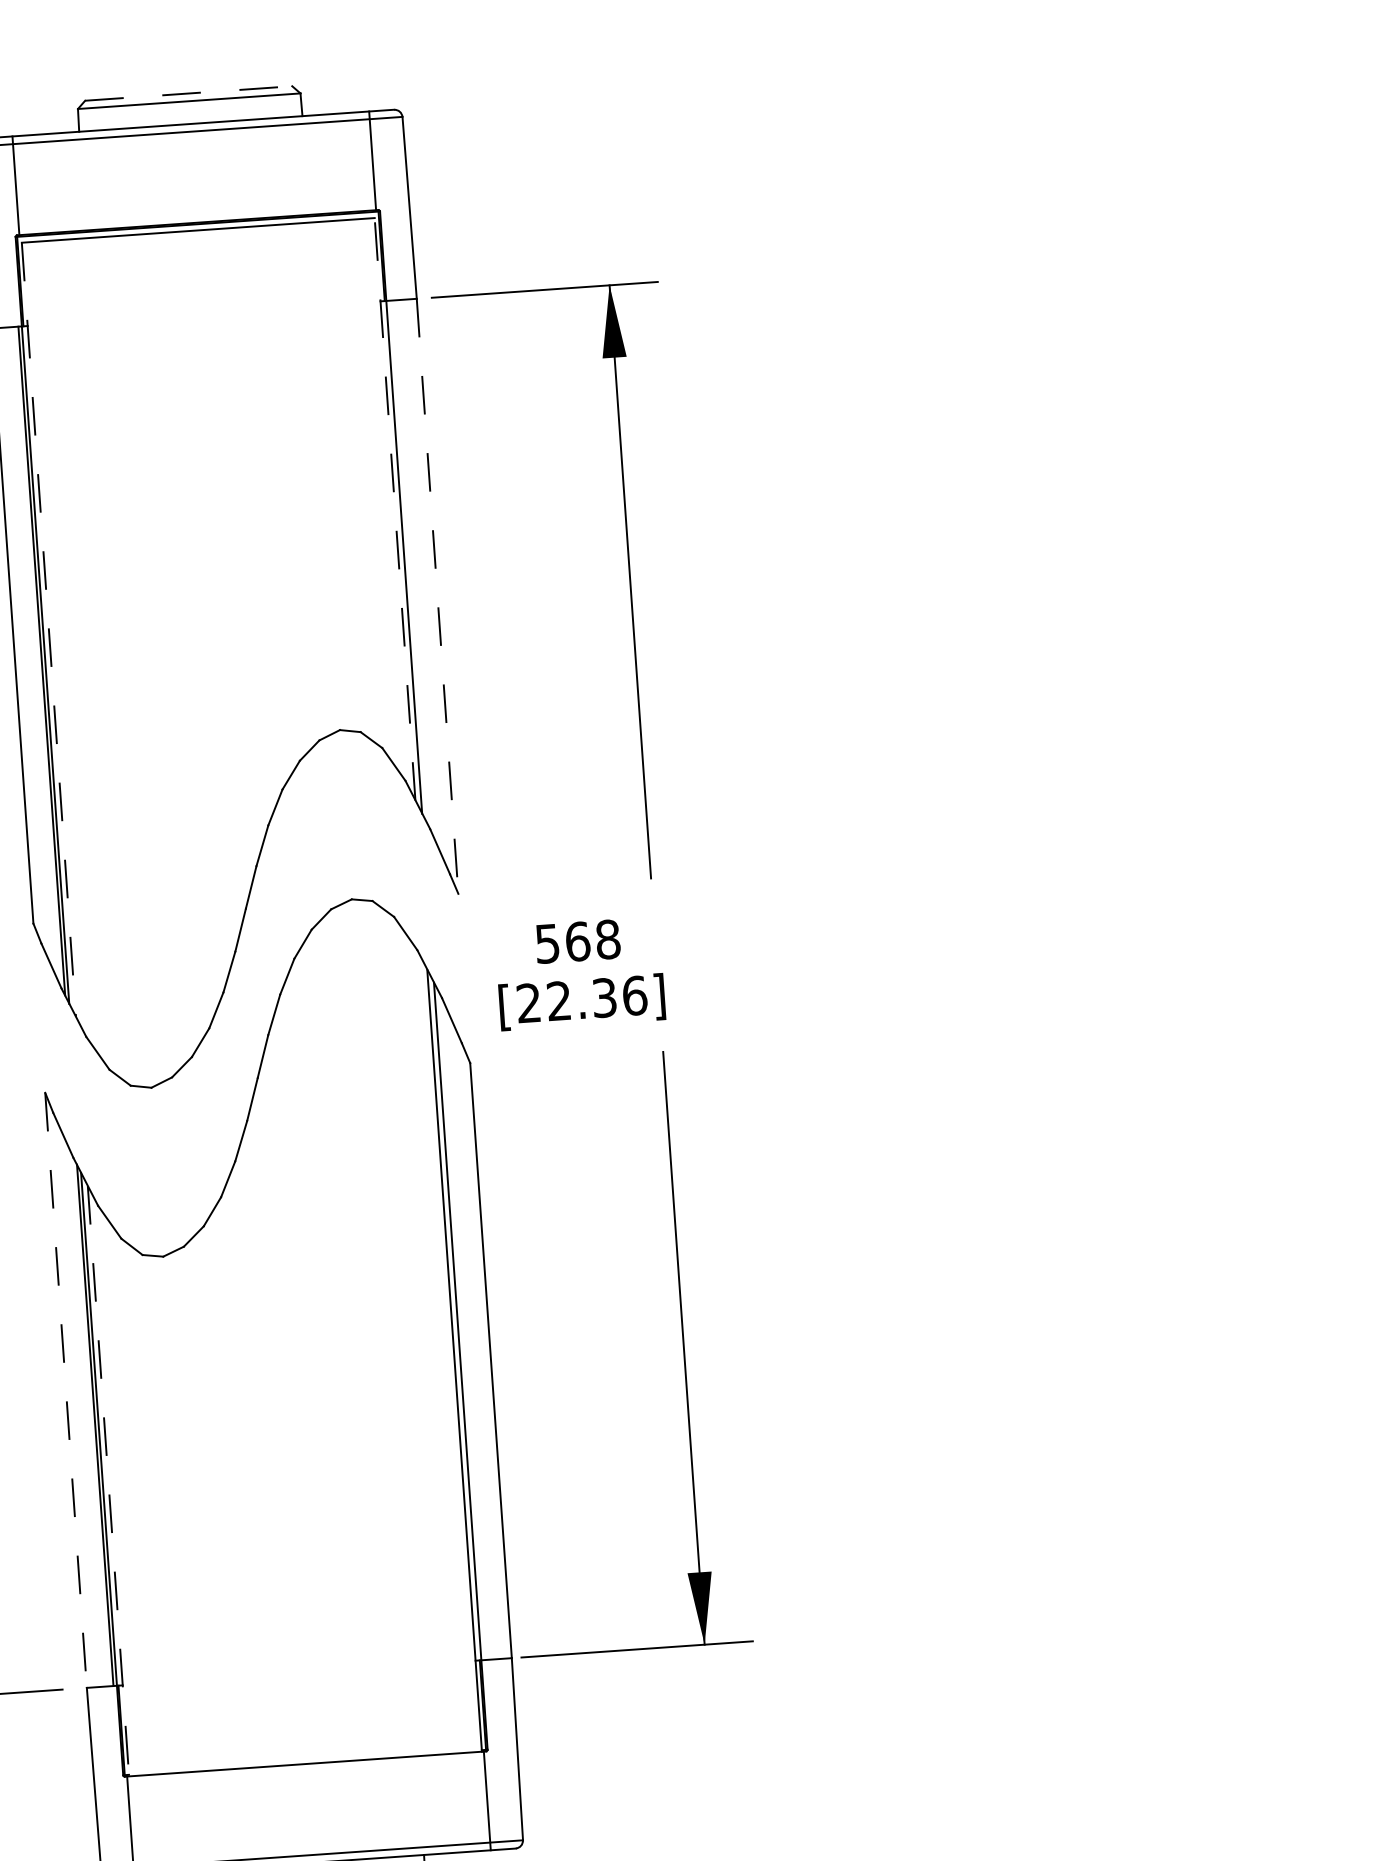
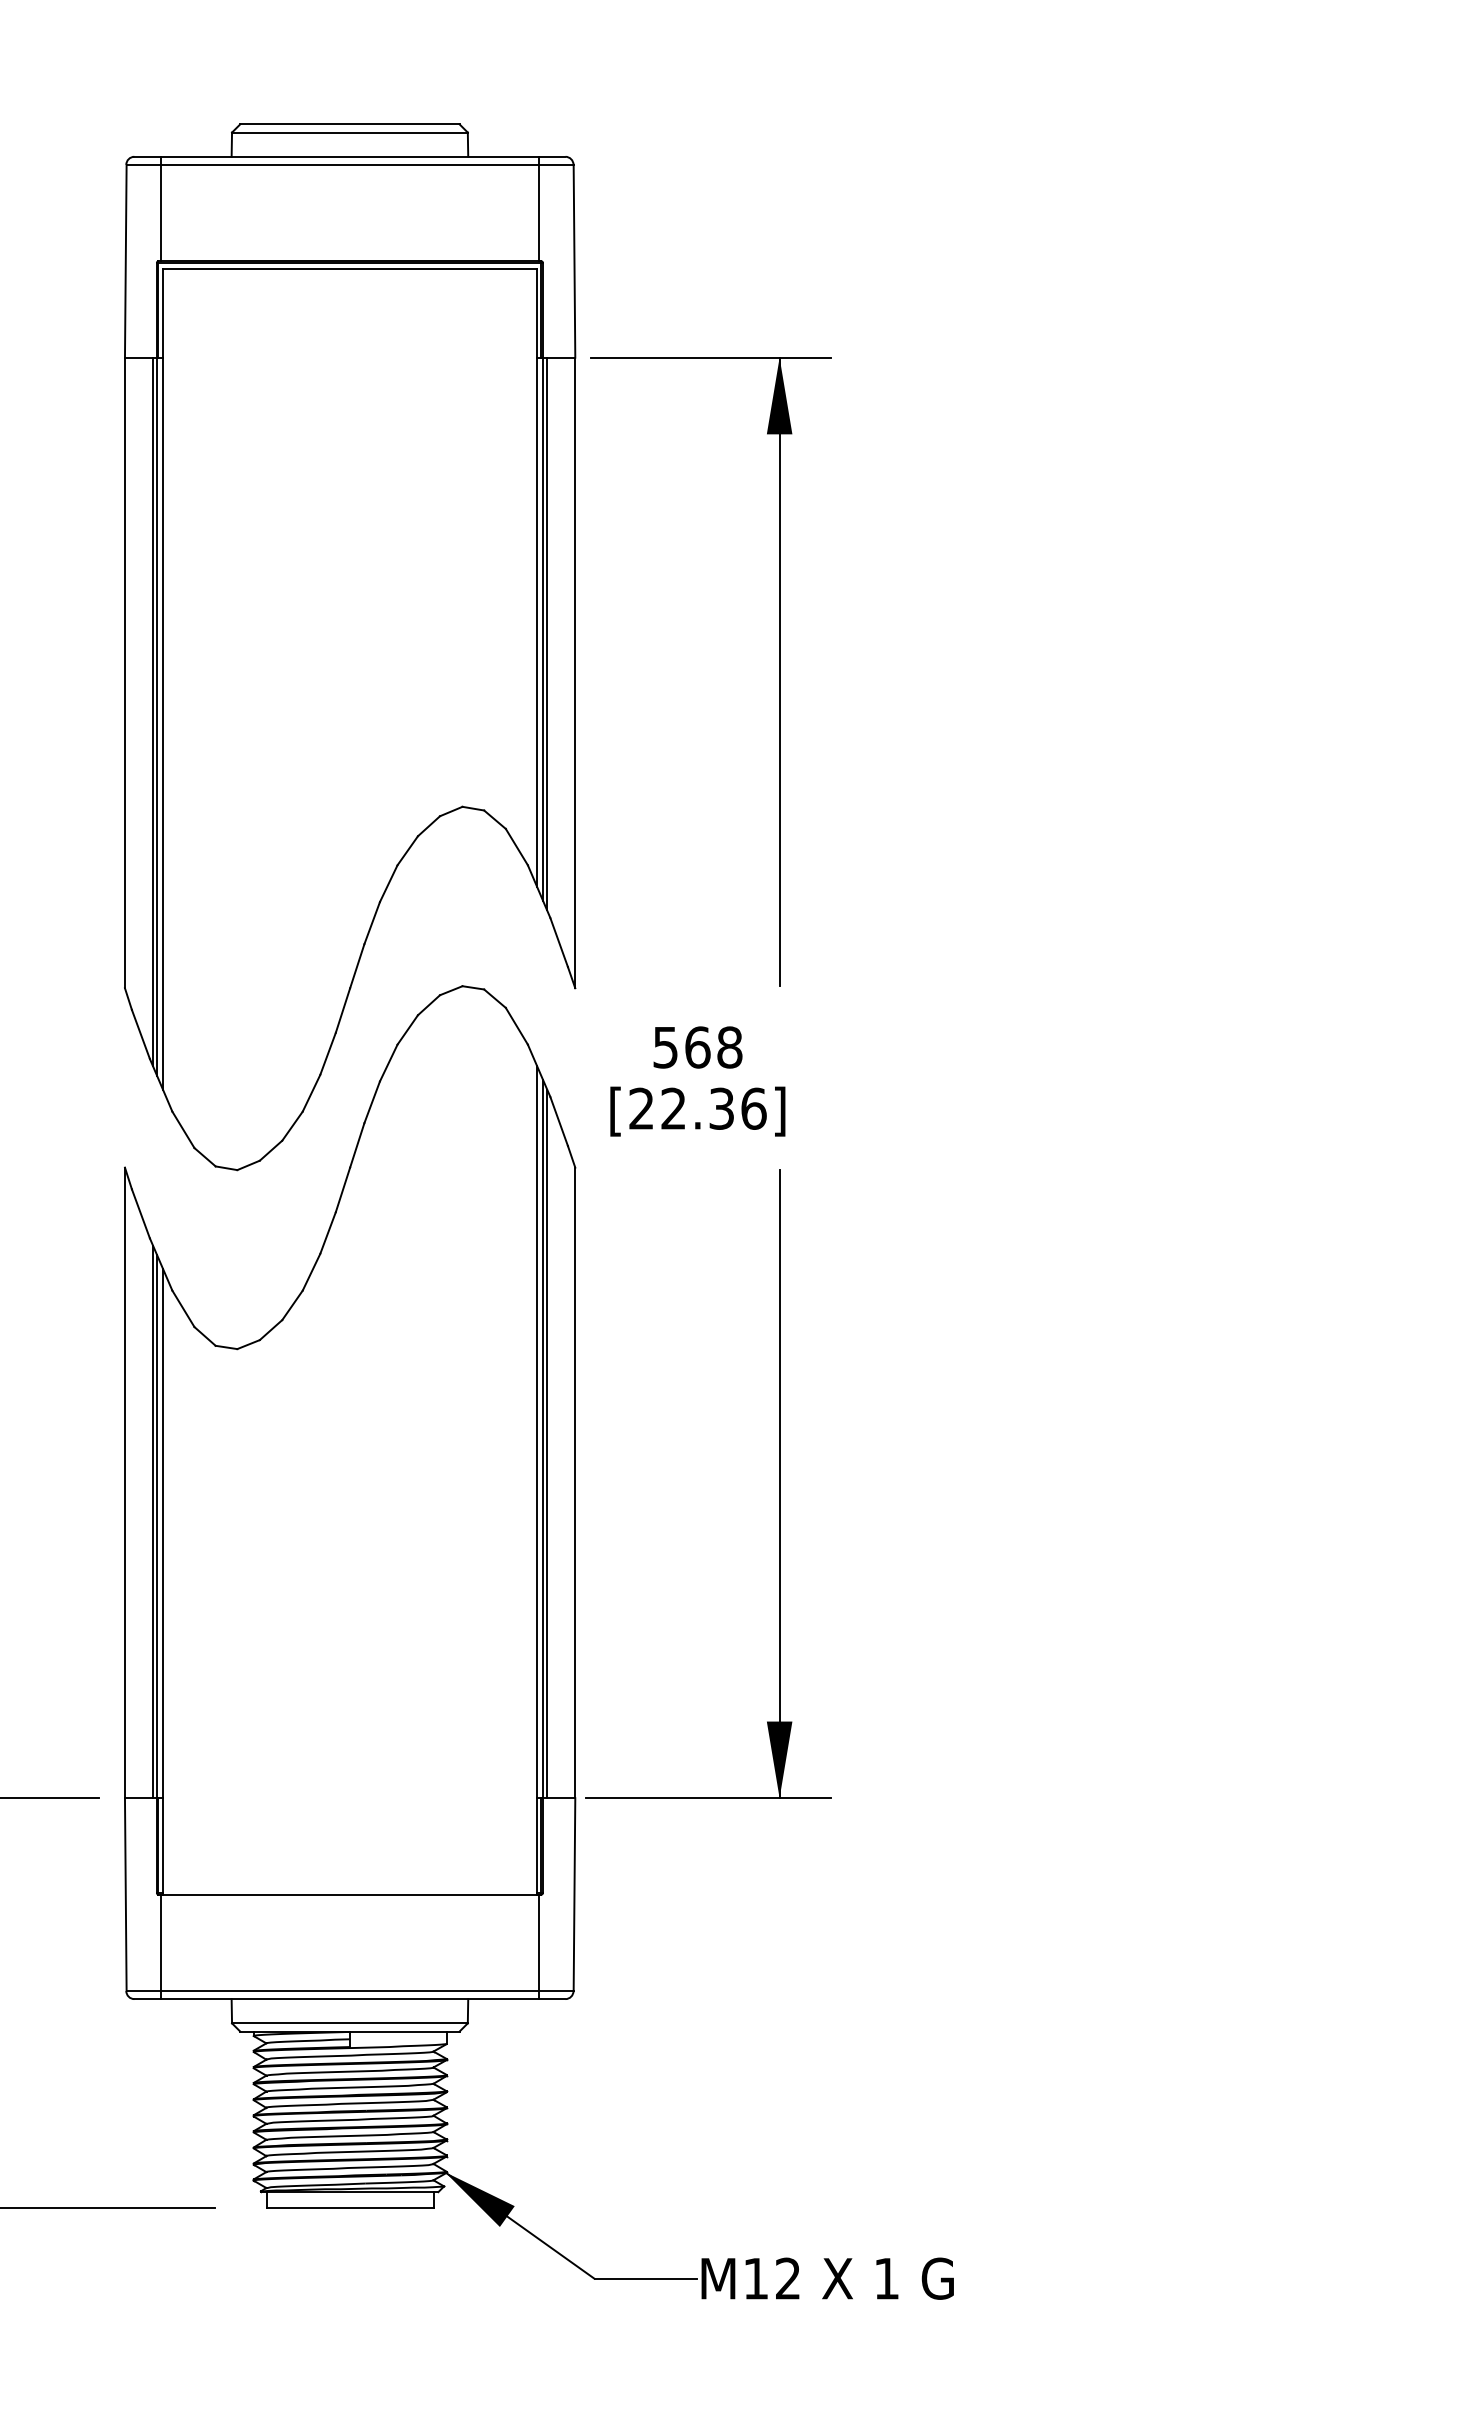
line: (188, 93) -> (349, 124), dashed -> solid
line: (394, 509) -> (536, 578), dashed -> solid
line: (408, 560) -> (547, 633), added
line: (437, 596) -> (575, 673), dashed -> solid
line: (48, 630) -> (162, 680), dashed -> solid
line: (462, 1325) -> (547, 1443), added
line: (65, 1390) -> (124, 1483), dashed -> solid
line: (107, 1480) -> (162, 1581), dashed -> solid

